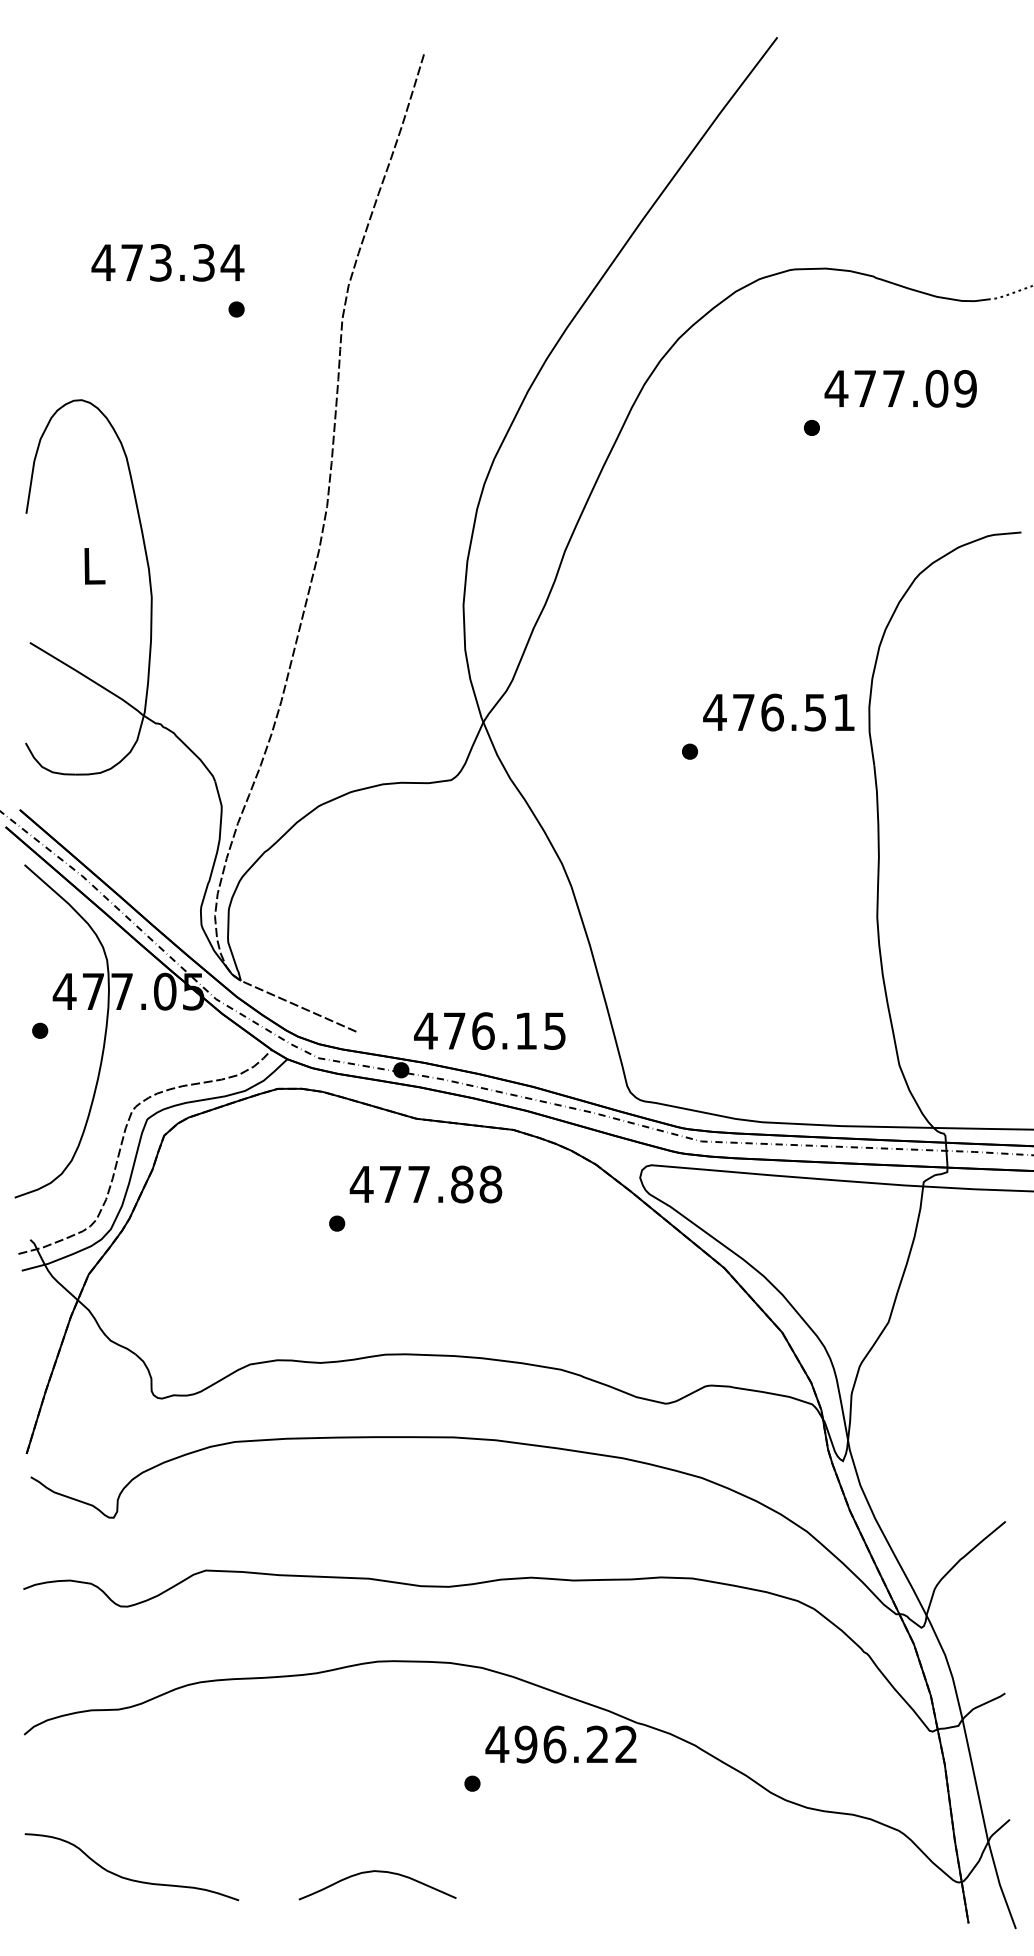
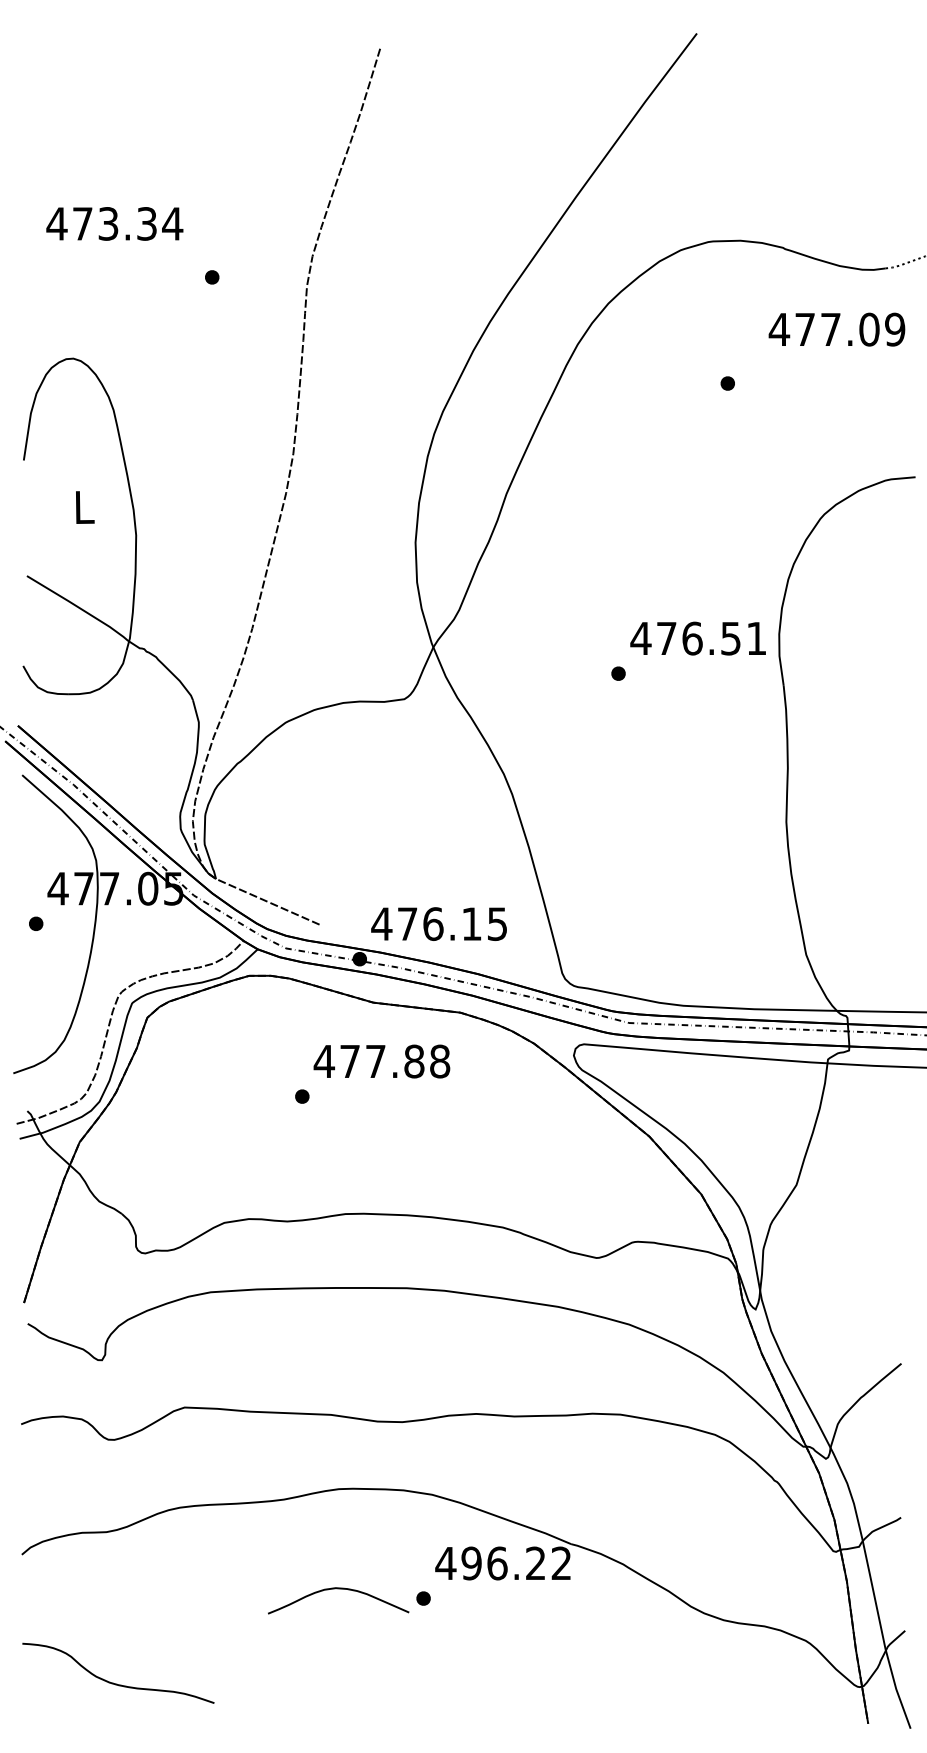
text: (167, 262) -> (114, 223), moved
text: (900, 388) -> (836, 329), moved
curve: (377, 1872) -> (338, 1589), moved

